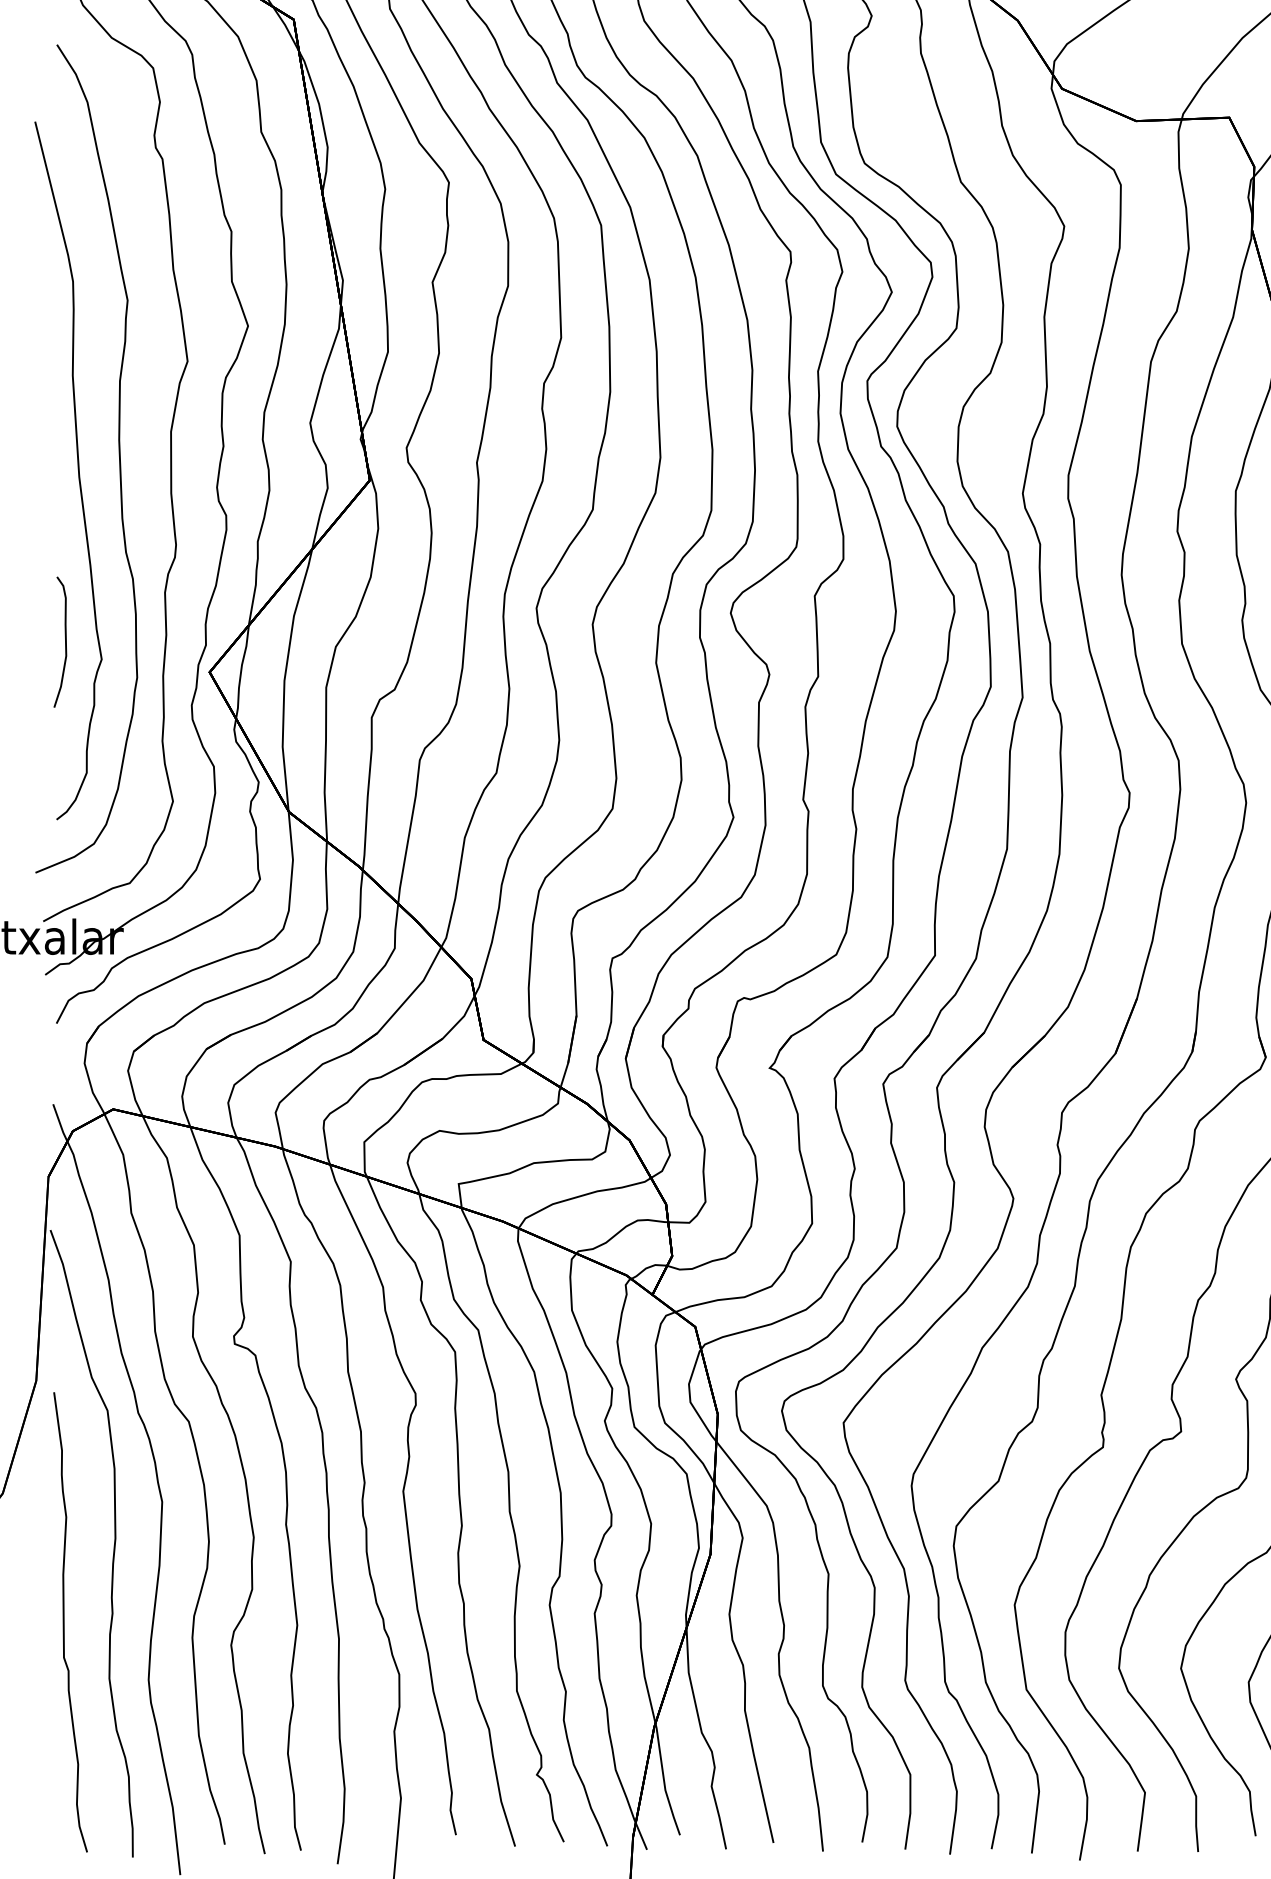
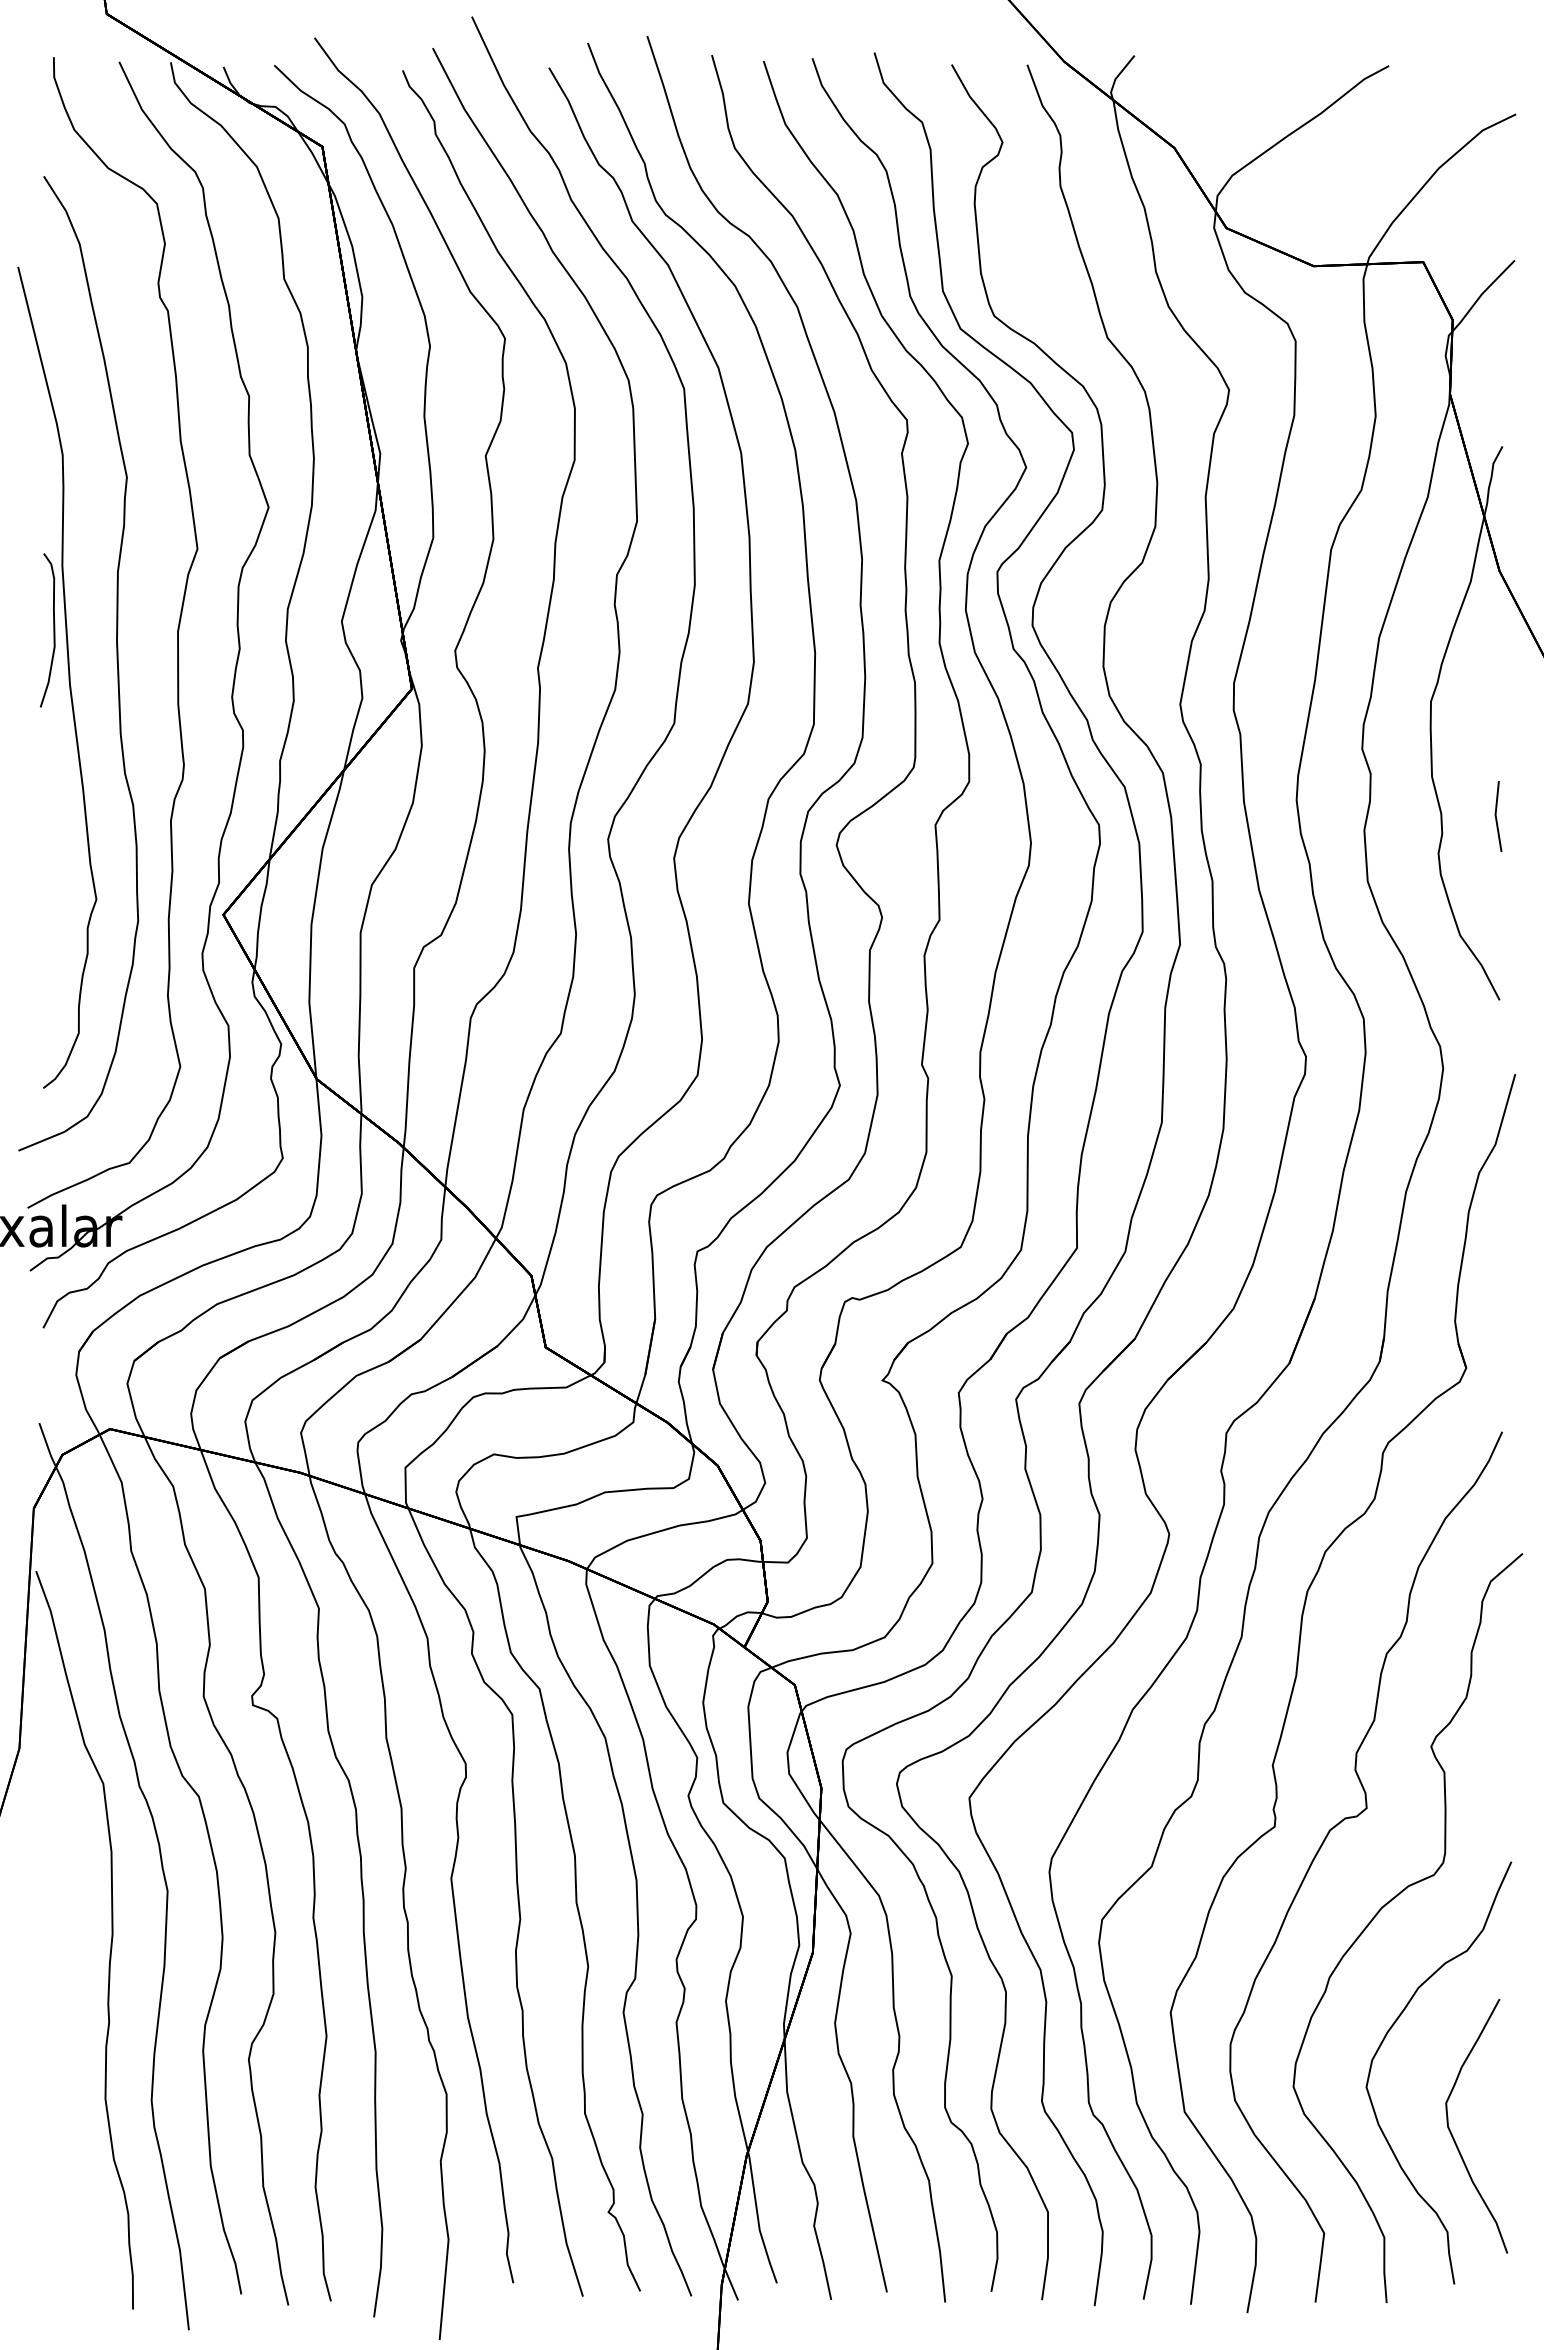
curve: (65, 642) -> (53, 630), moved
curve: (64, 1622) -> (52, 2032), removed

